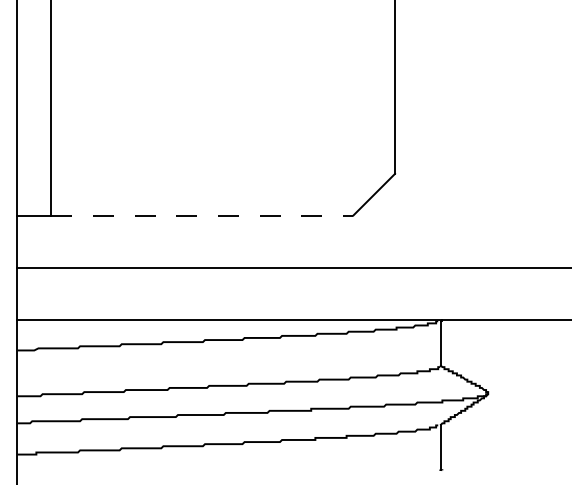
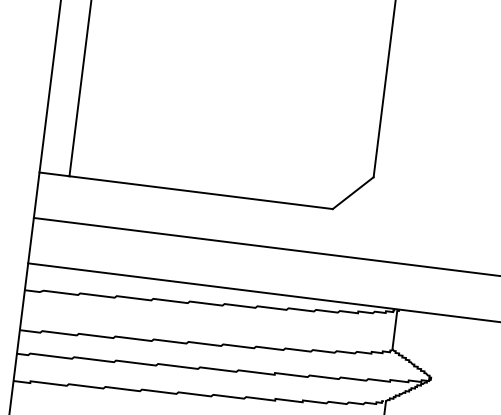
line: (202, 215) -> (201, 192), dashed -> solid

